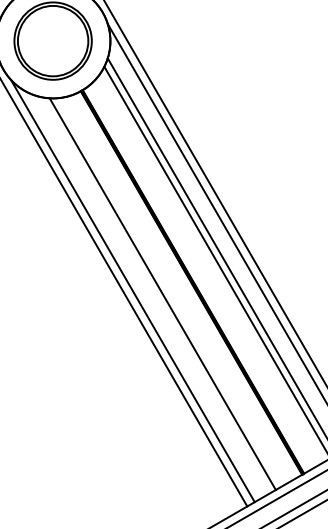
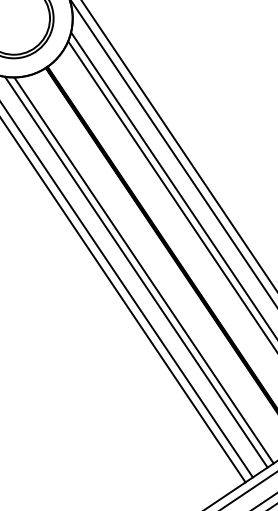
line: (154, 295) -> (135, 272), added

